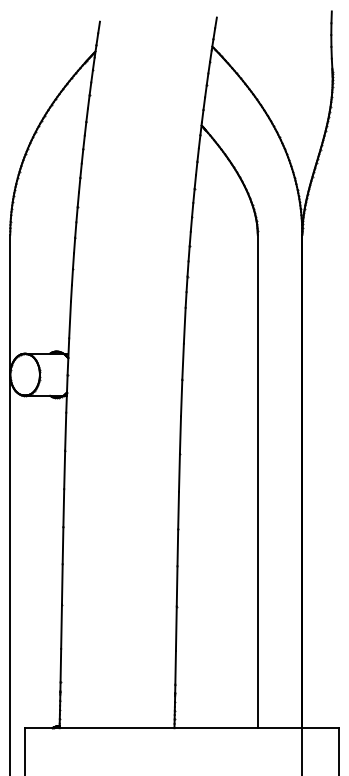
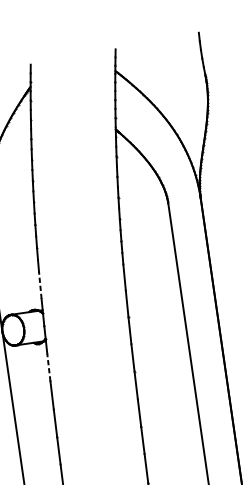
line: (70, 319) -> (40, 285), solid -> dashed
line: (65, 431) -> (48, 367), solid -> dashed

